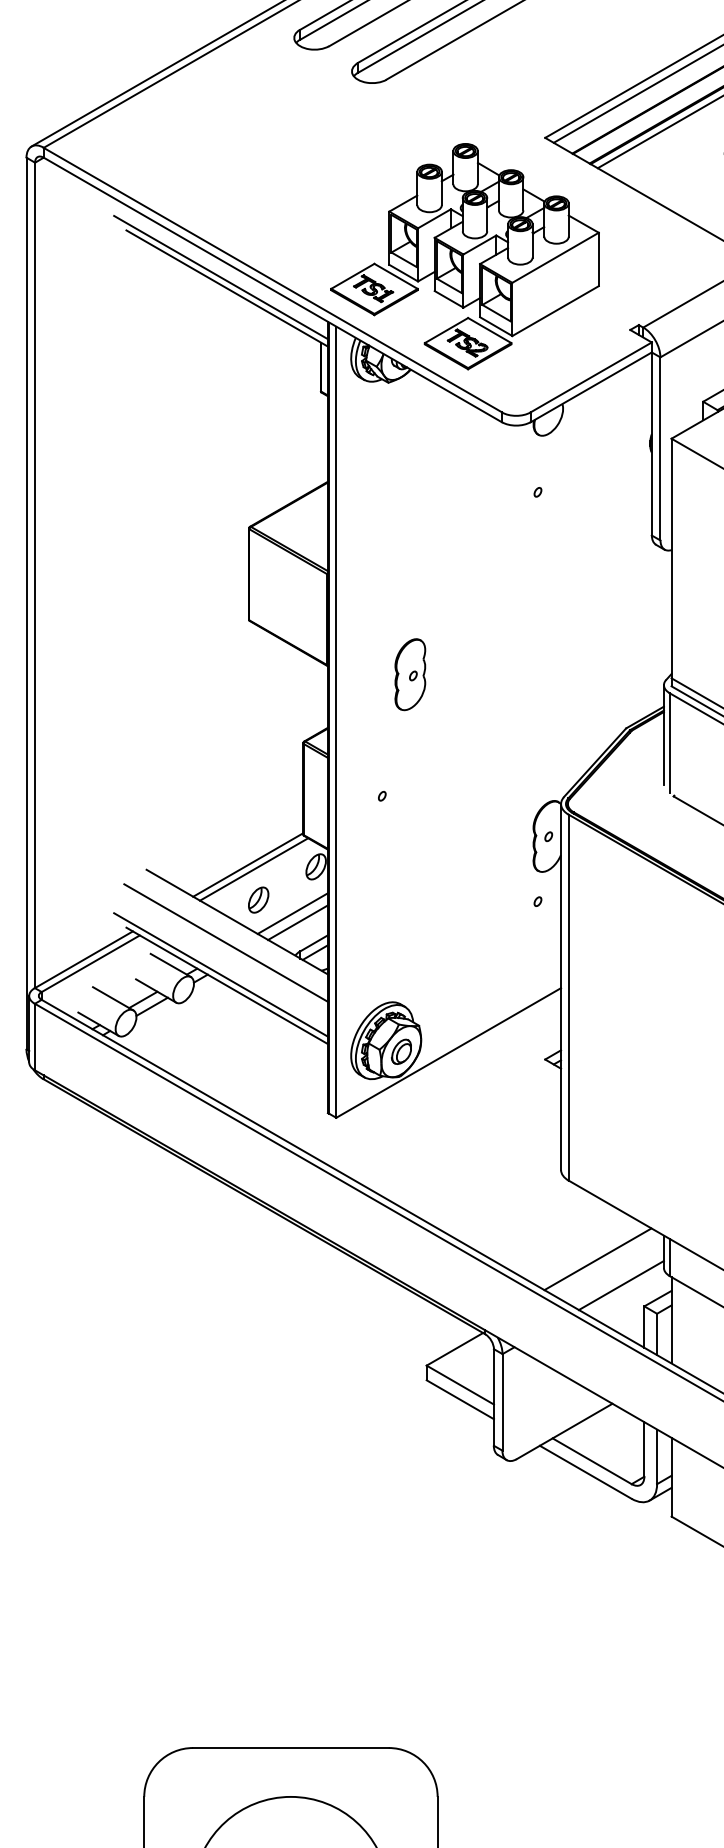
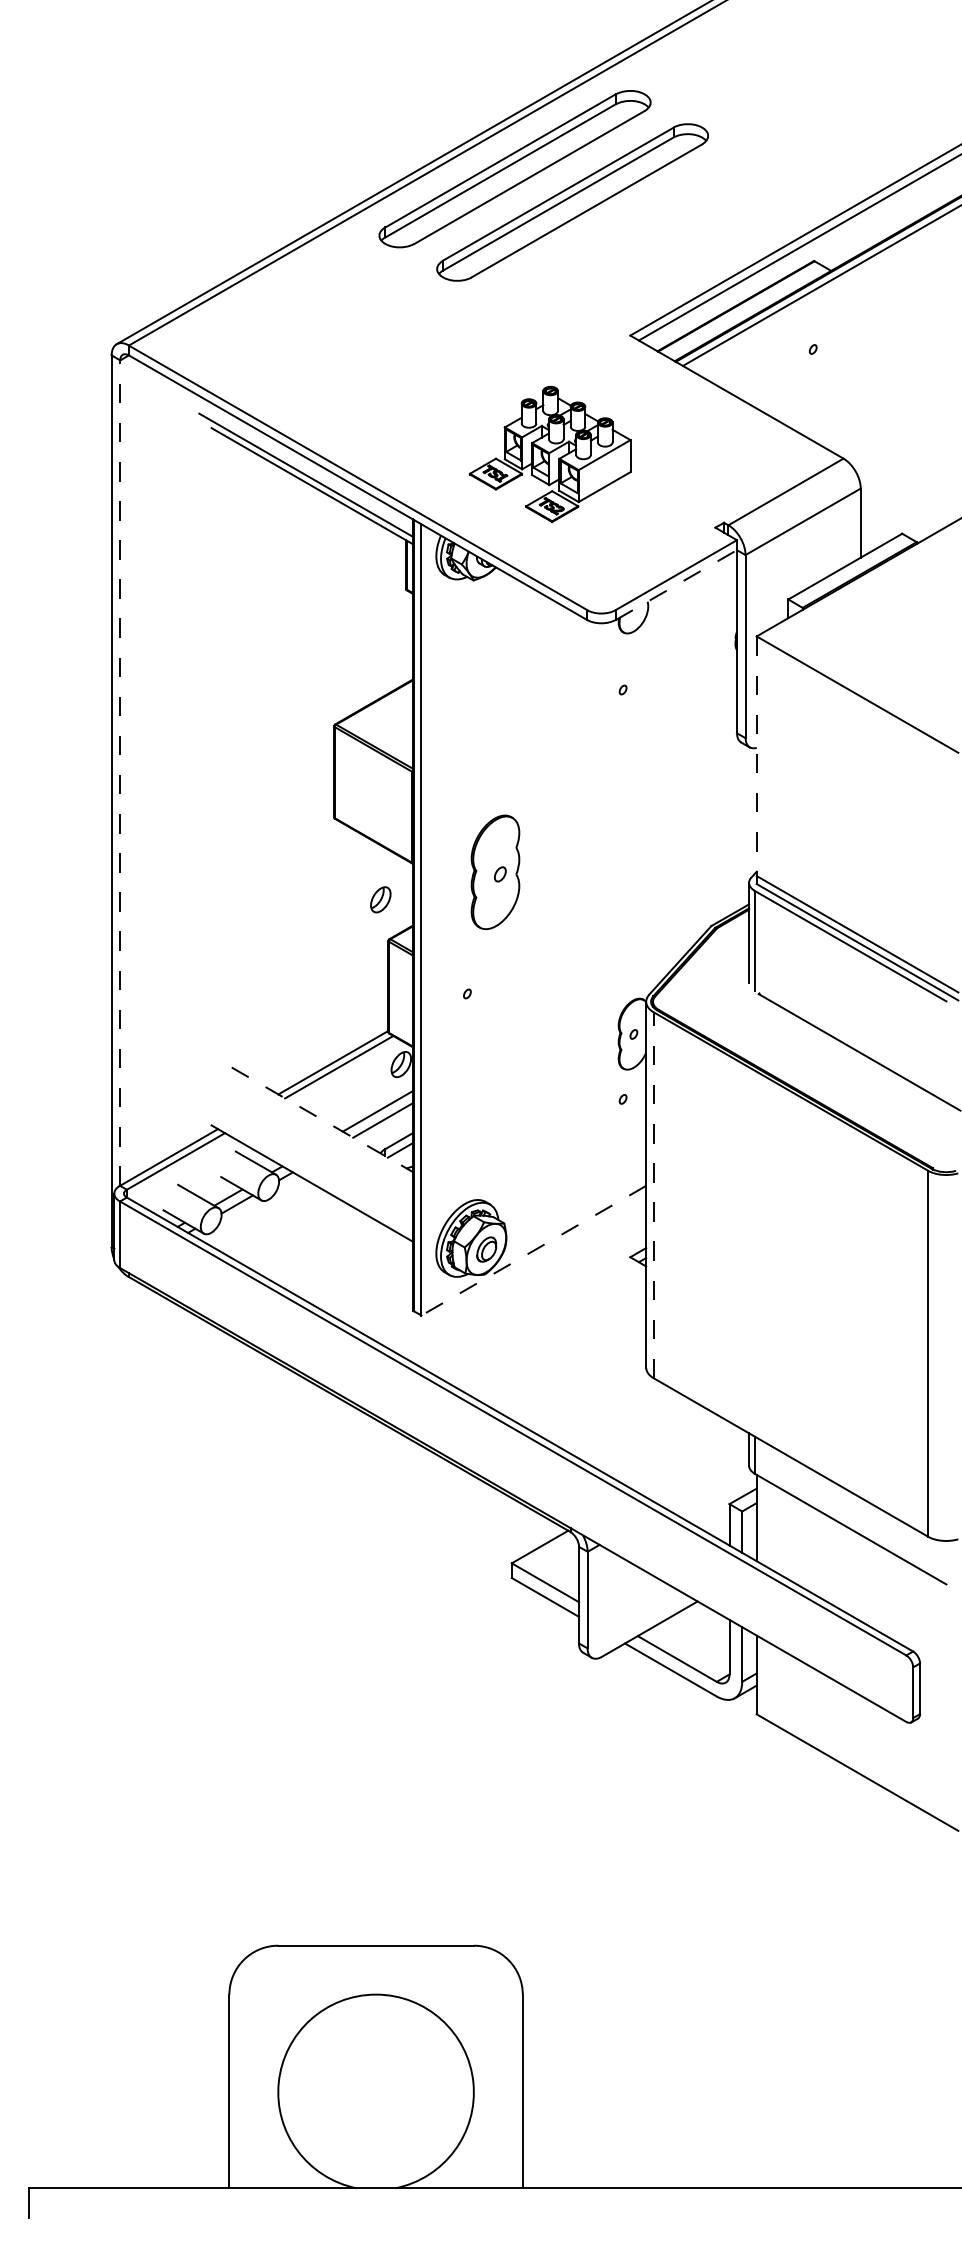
part: (465, 256) -> (550, 454), size x0.6
line: (591, 387) -> (676, 585), solid -> dashed
line: (671, 558) -> (756, 756), solid -> dashed
line: (35, 575) -> (120, 773), solid -> dashed
part: (410, 674) -> (495, 872), size x1.6
part: (258, 899) -> (380, 899), moved
line: (237, 921) -> (322, 1119), solid -> dashed
line: (226, 942) -> (311, 1140), removed
line: (221, 974) -> (306, 1172), removed
line: (568, 997) -> (653, 1195), solid -> dashed
line: (448, 1052) -> (533, 1250), solid -> dashed
line: (597, 1258) -> (682, 1456), removed
line: (621, 1284) -> (706, 1482), removed

